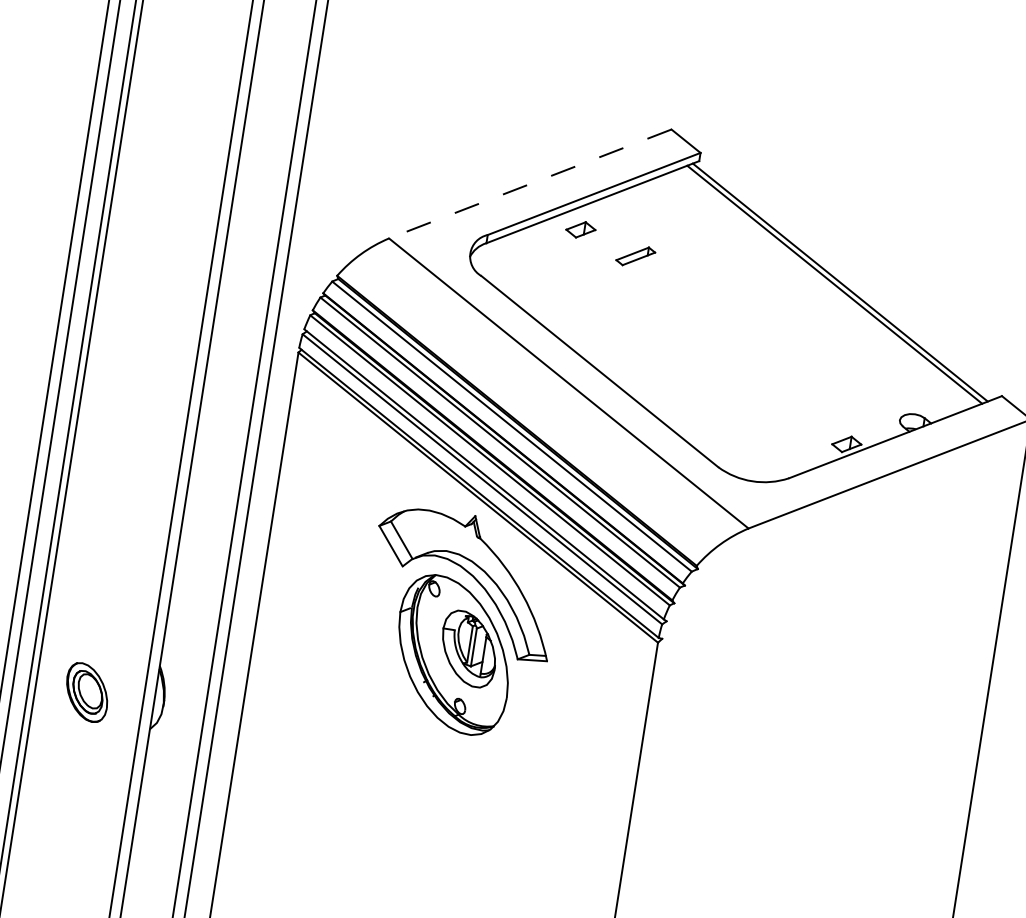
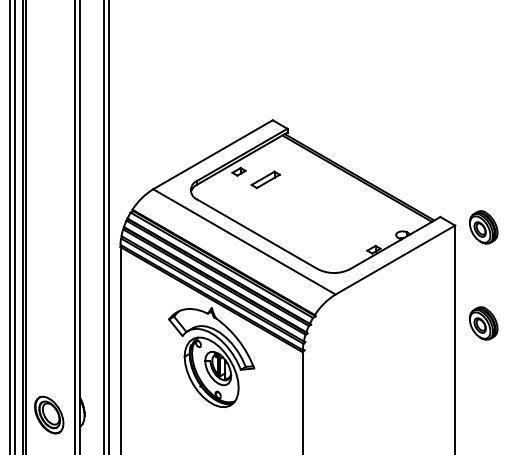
line: (531, 183) -> (213, 154), dashed -> solid
part: (635, 255) -> (265, 179), size x1.67
part: (87, 691) -> (49, 414), size x1.43

